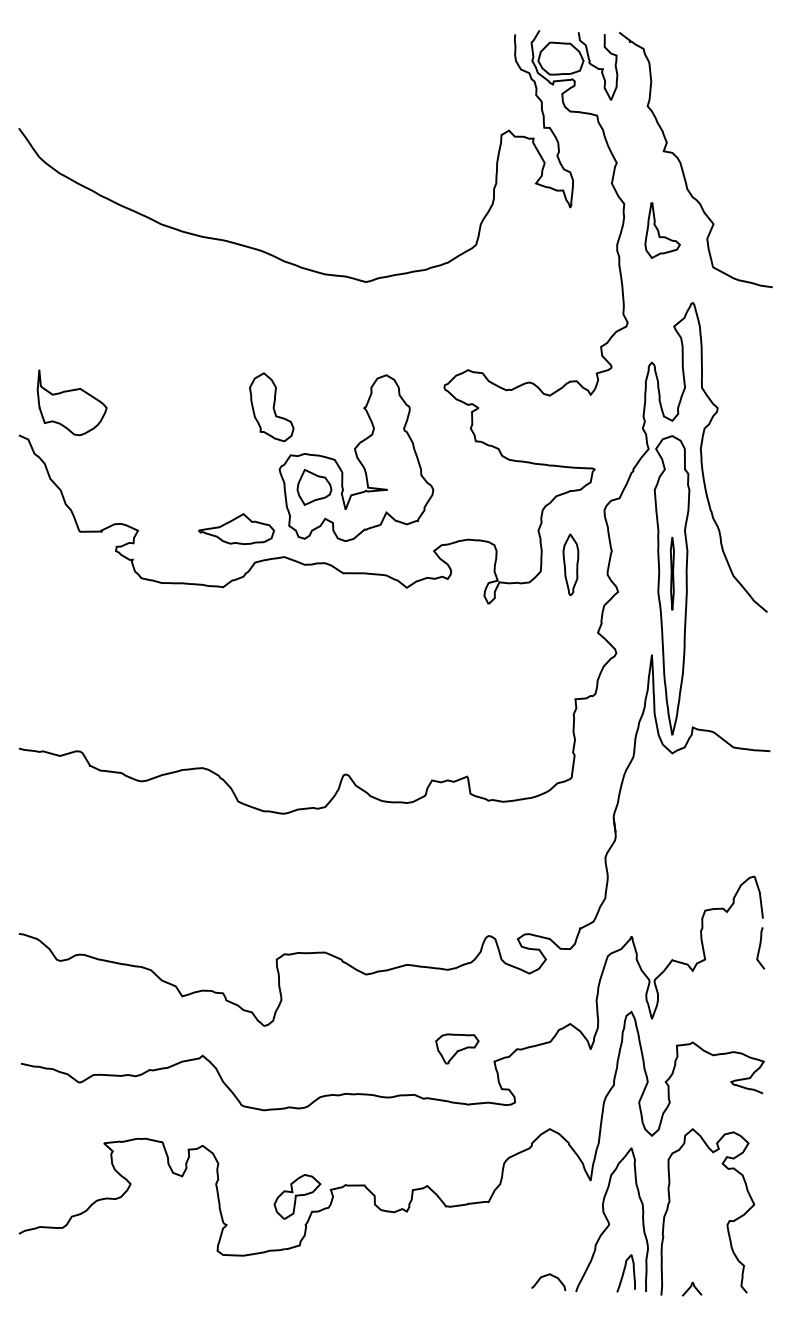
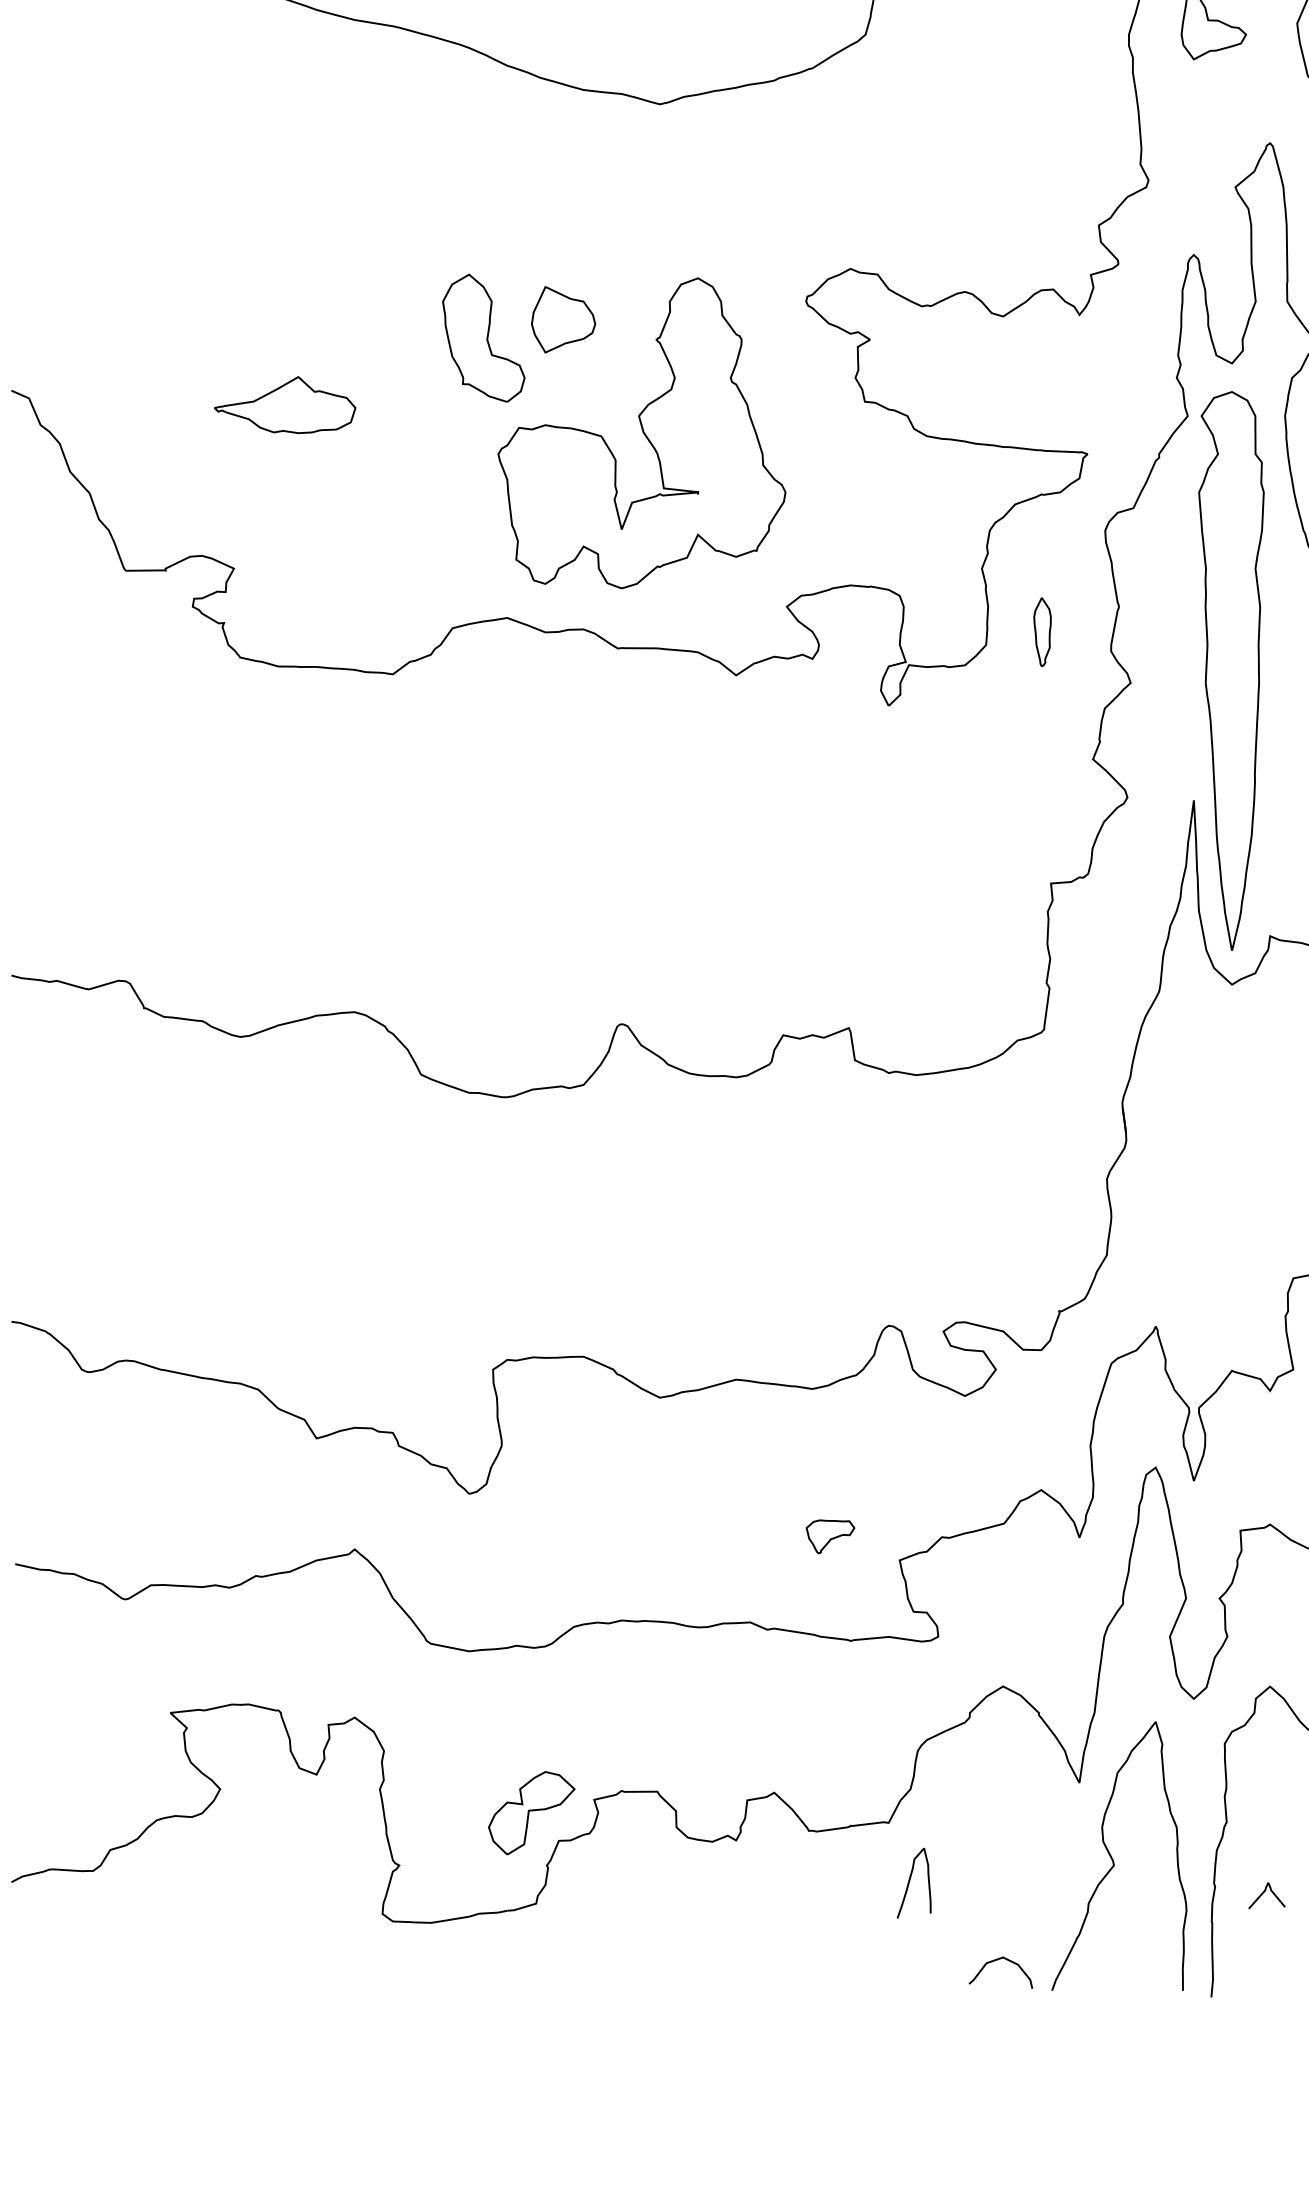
part: (71, 402) -> (109, 329), removed
part: (314, 487) -> (563, 319), moved
part: (236, 528) -> (285, 403), moved
part: (570, 564) -> (1041, 631), size x0.6
line: (672, 573) -> (1232, 648), removed
part: (457, 1048) -> (830, 1535), size x0.6
curve: (624, 1273) -> (911, 1883), moved
curve: (691, 1287) -> (1265, 1892), moved

